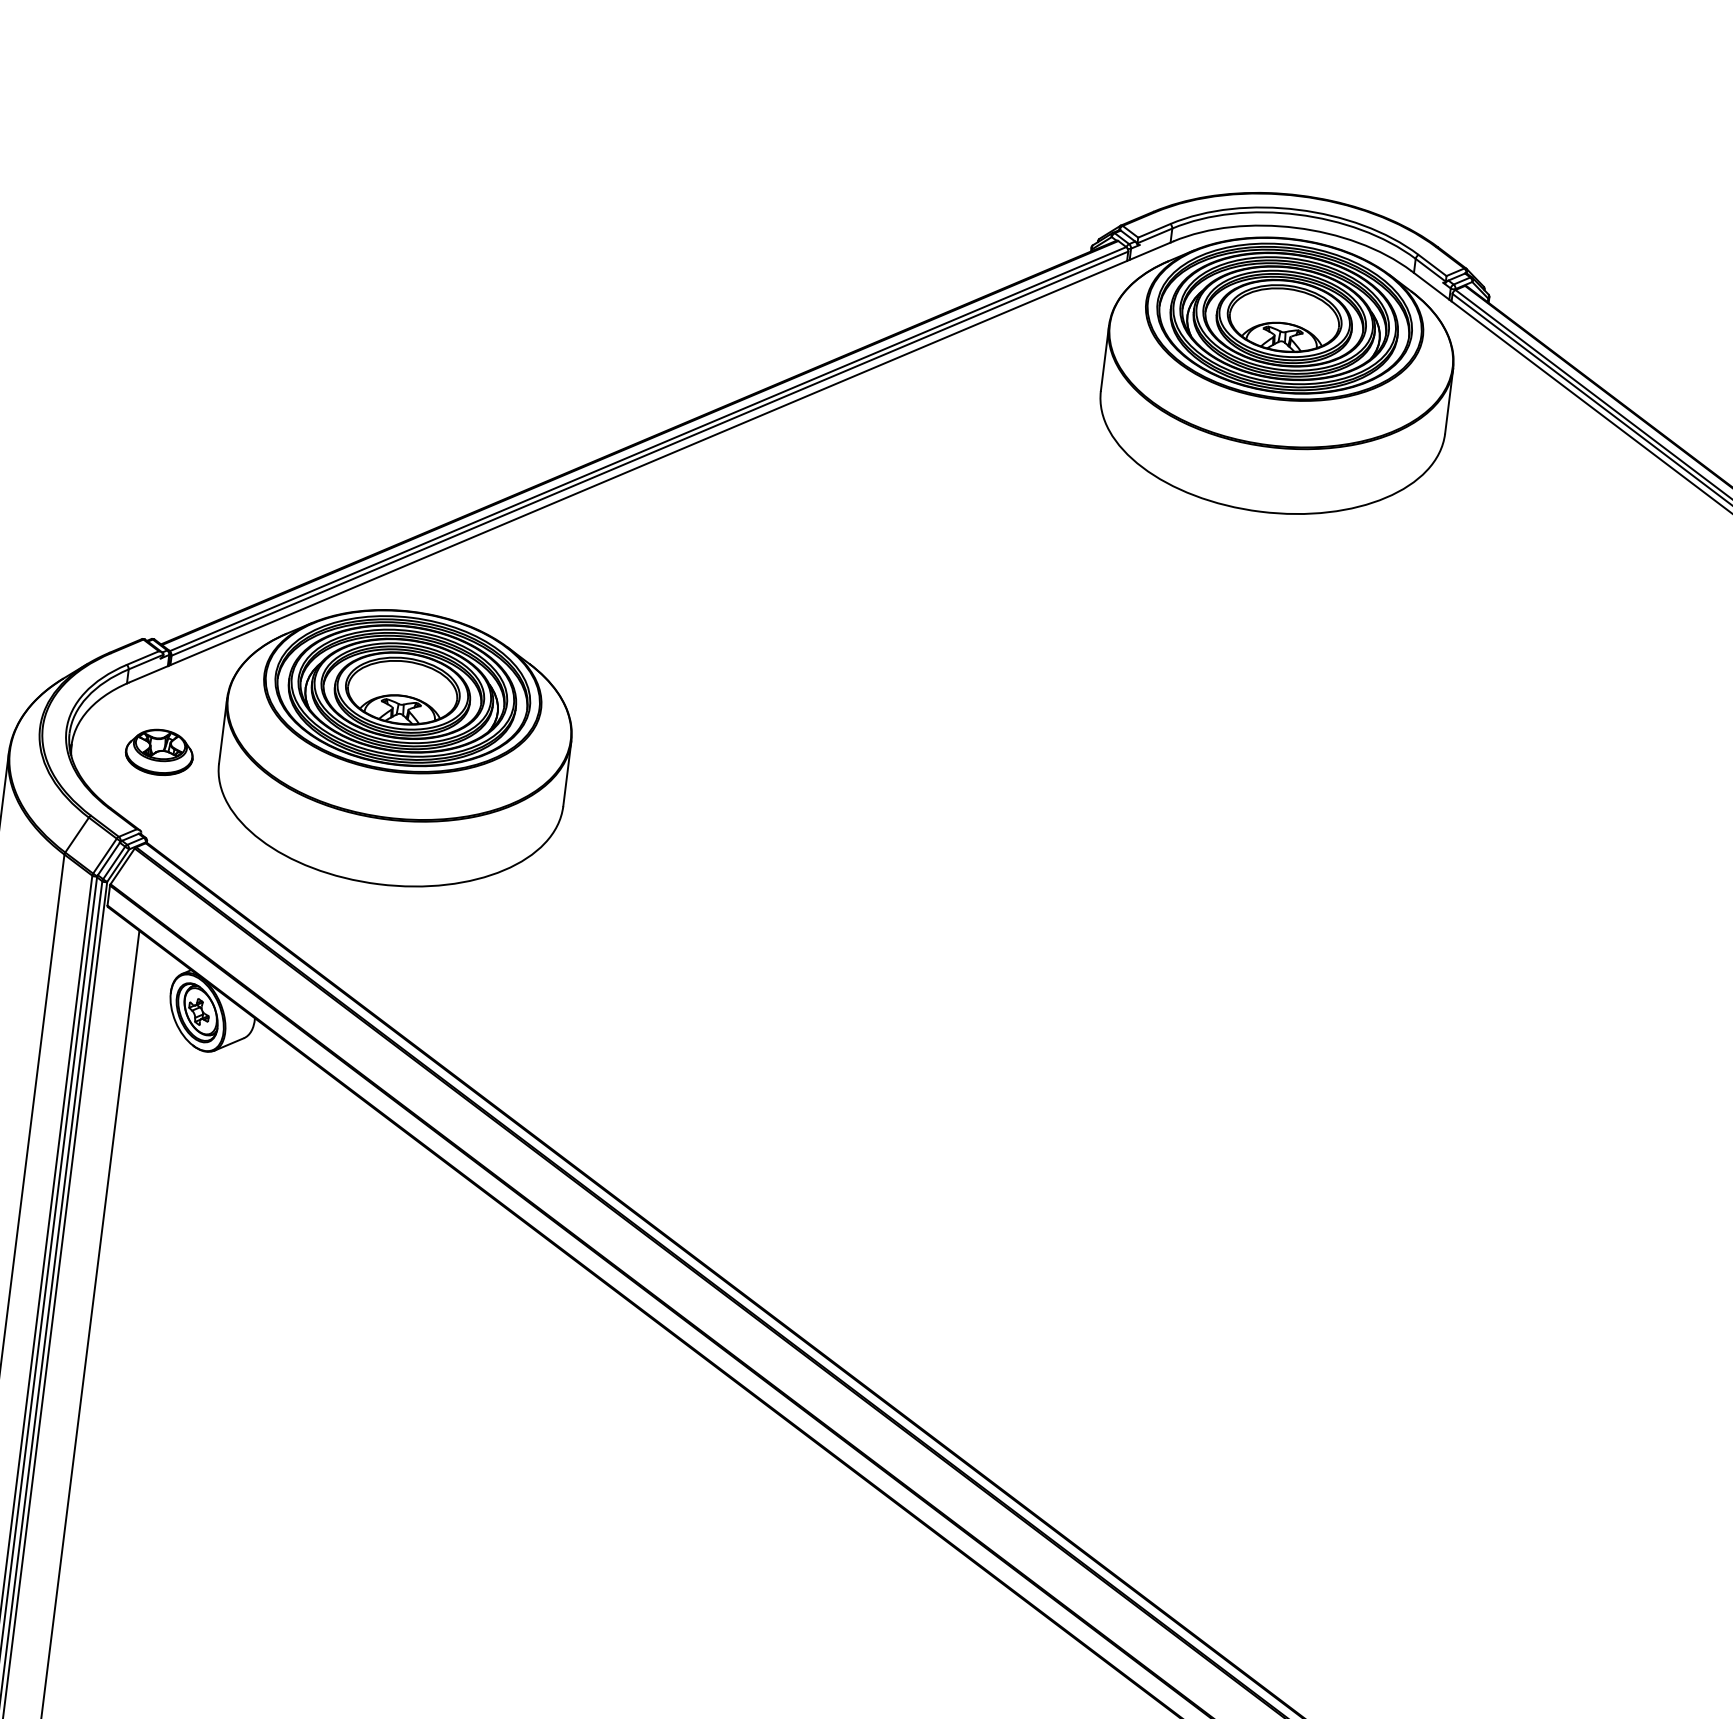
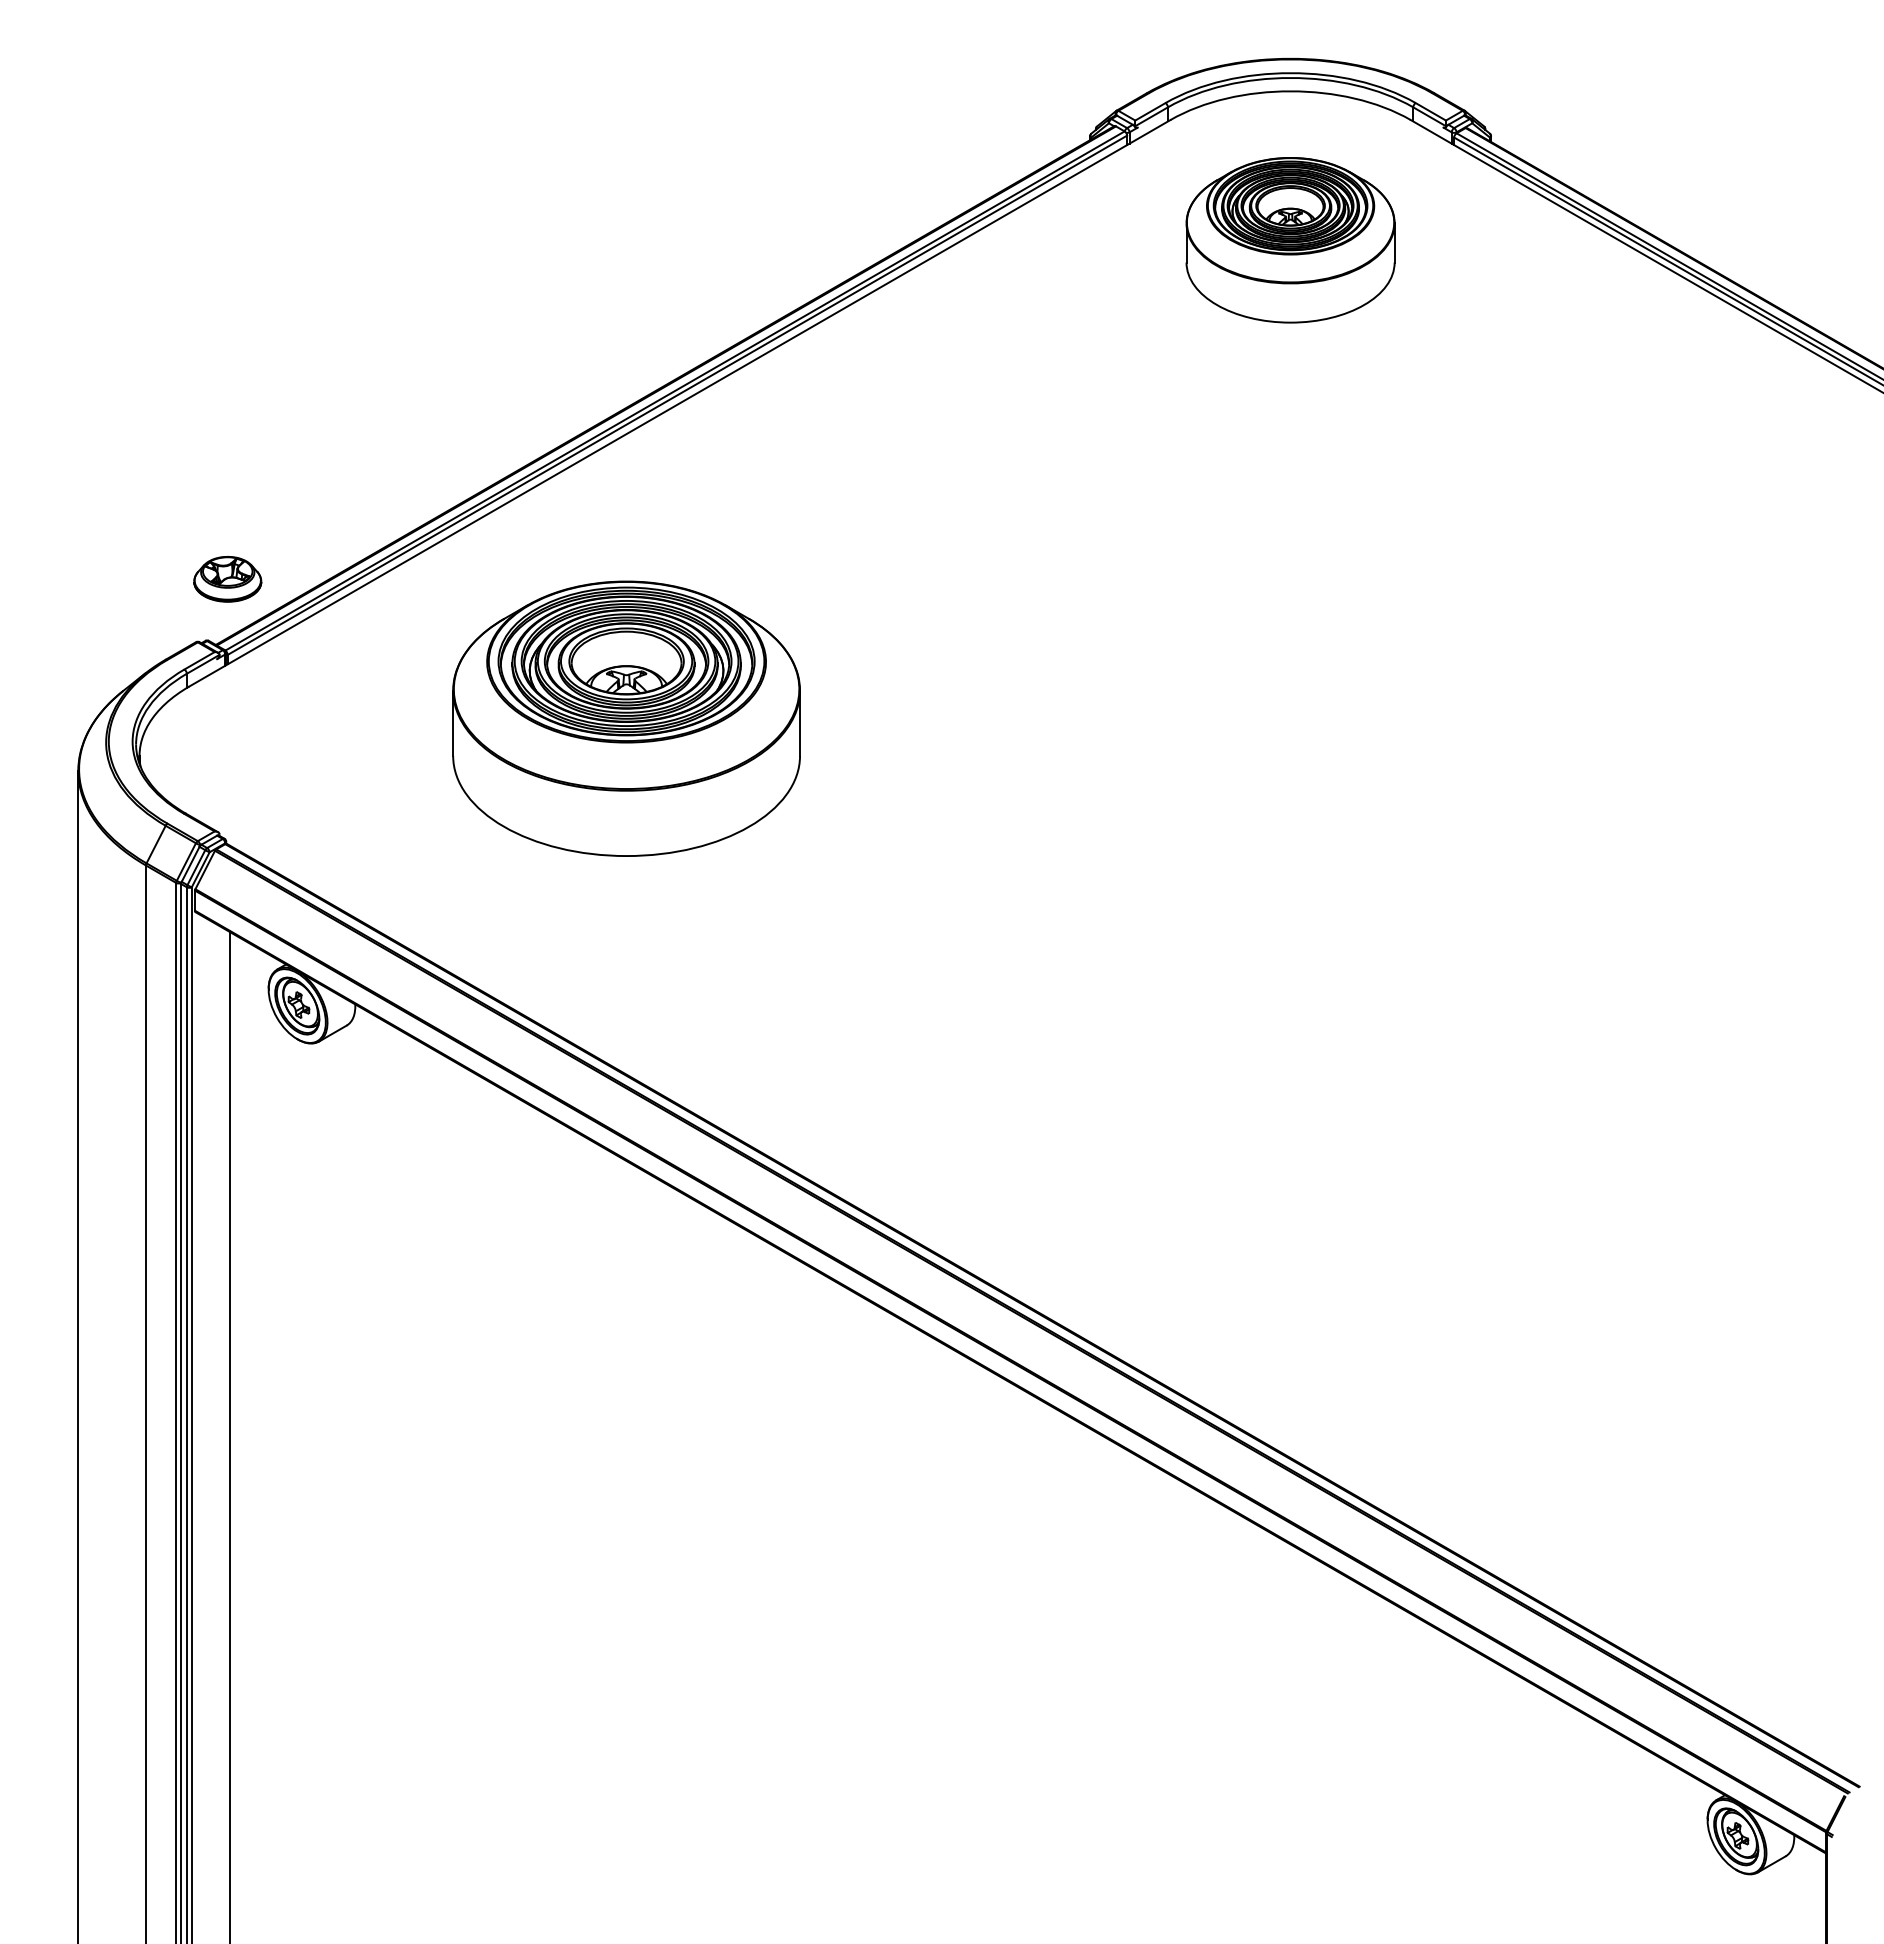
part: (1277, 375) -> (1290, 240), size x0.6
part: (395, 747) -> (626, 718), moved
part: (159, 752) -> (227, 579), moved

